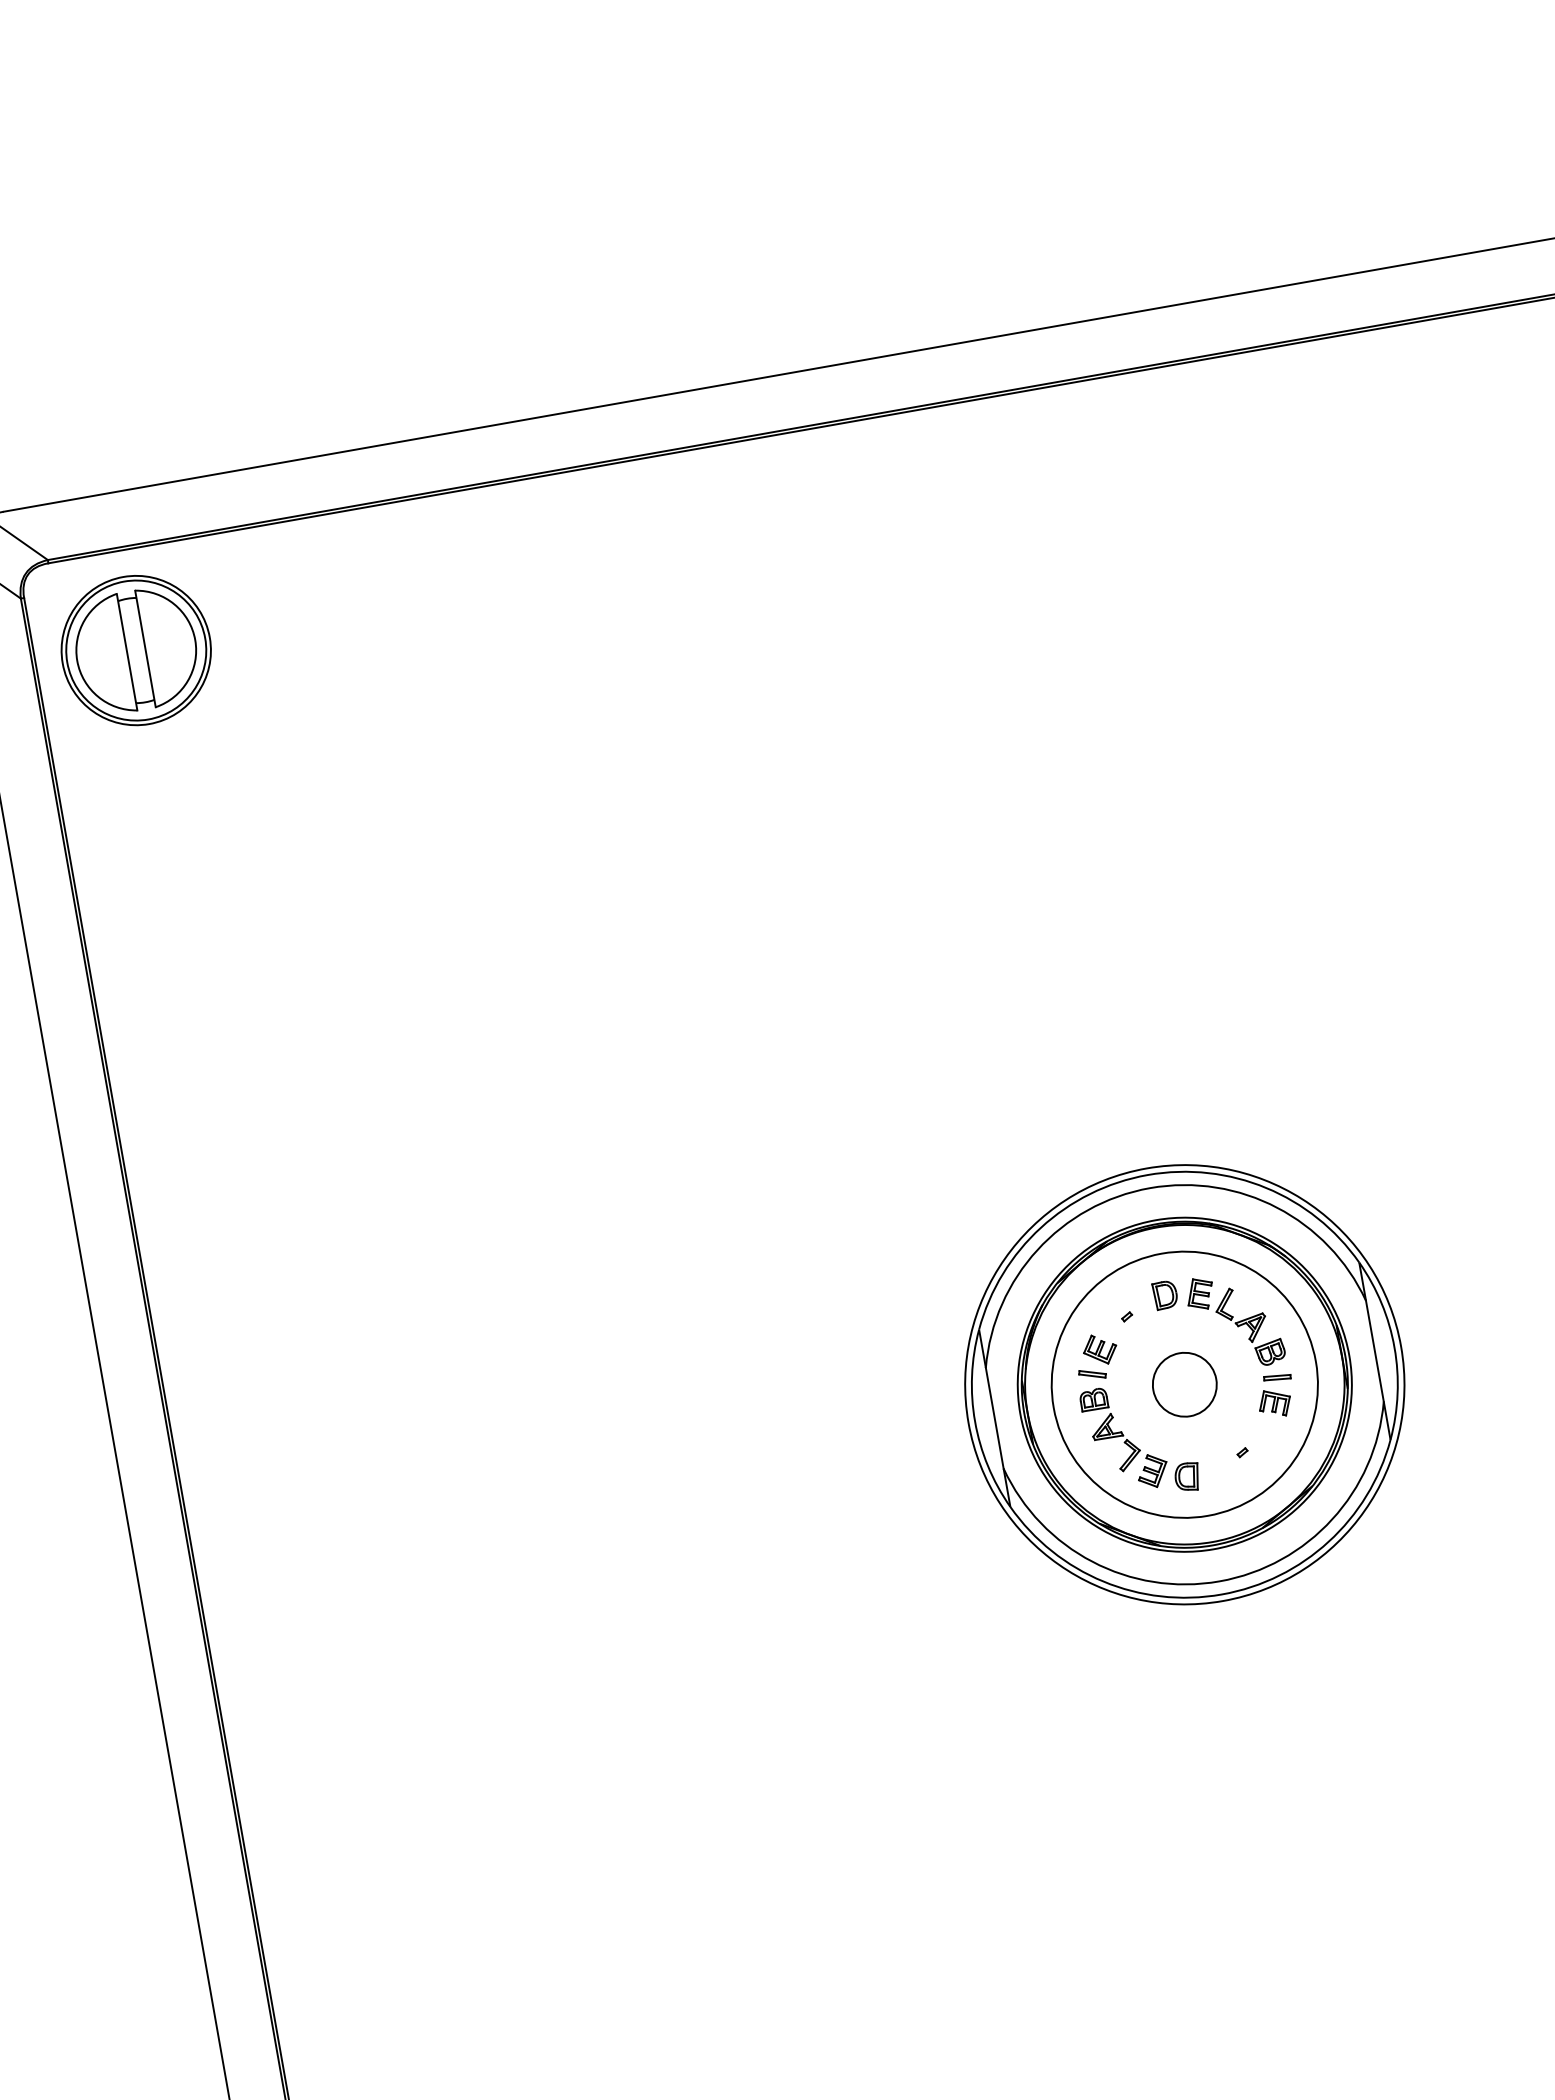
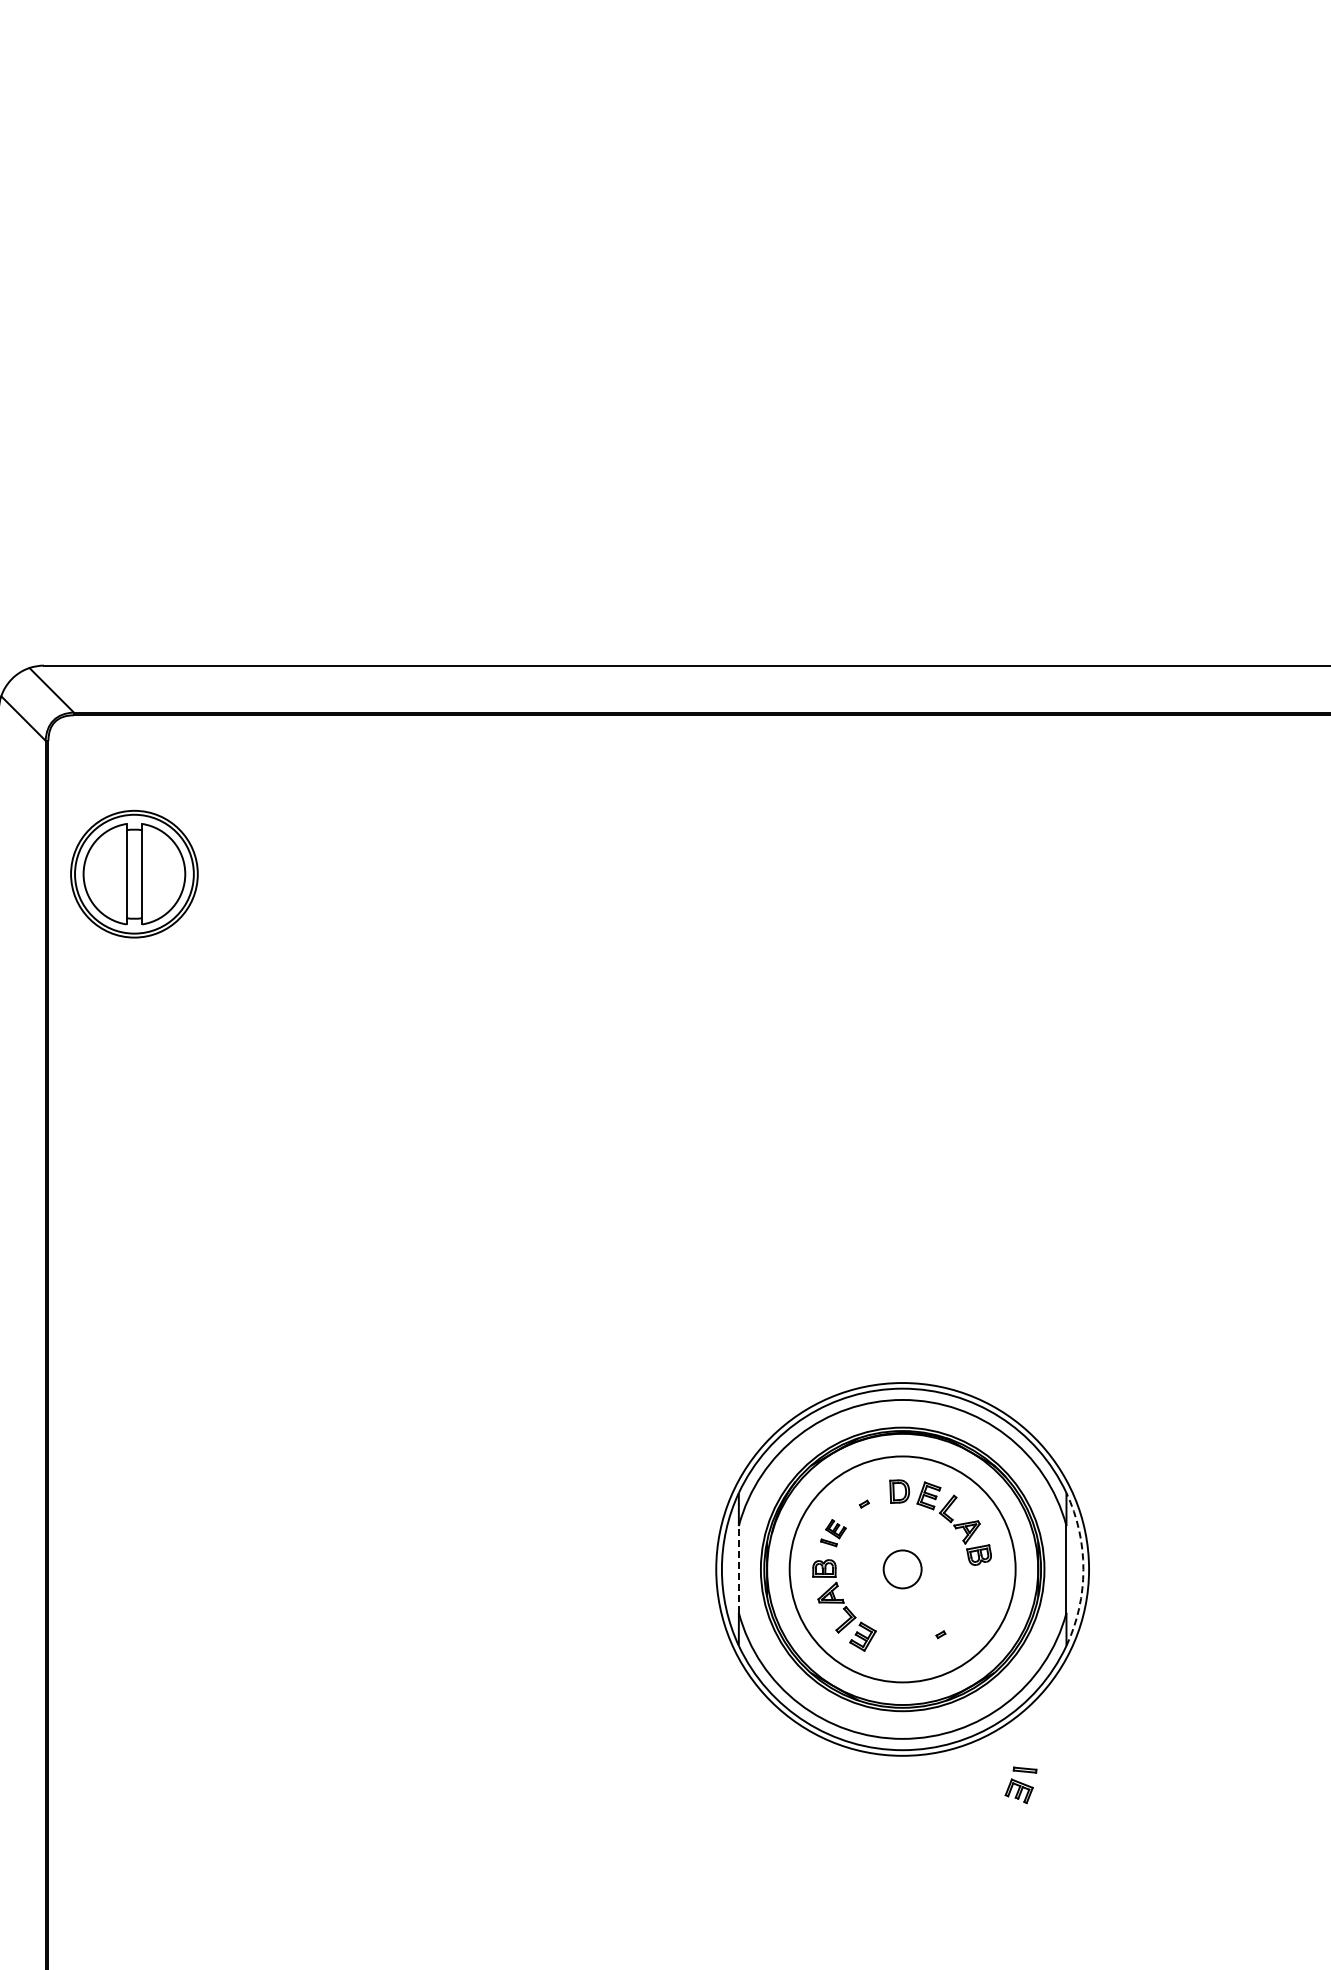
part: (136, 649) -> (134, 873), moved
arc: (1394, 1347) -> (1083, 1569), solid -> dashed
part: (1097, 1356) -> (833, 1532), size x0.7
circle: (1184, 1384) -> (902, 1569), size x0.7
part: (1275, 1396) -> (1020, 1785), moved
line: (994, 1417) -> (738, 1568), solid -> dashed
part: (1187, 1476) -> (891, 1646), removed

